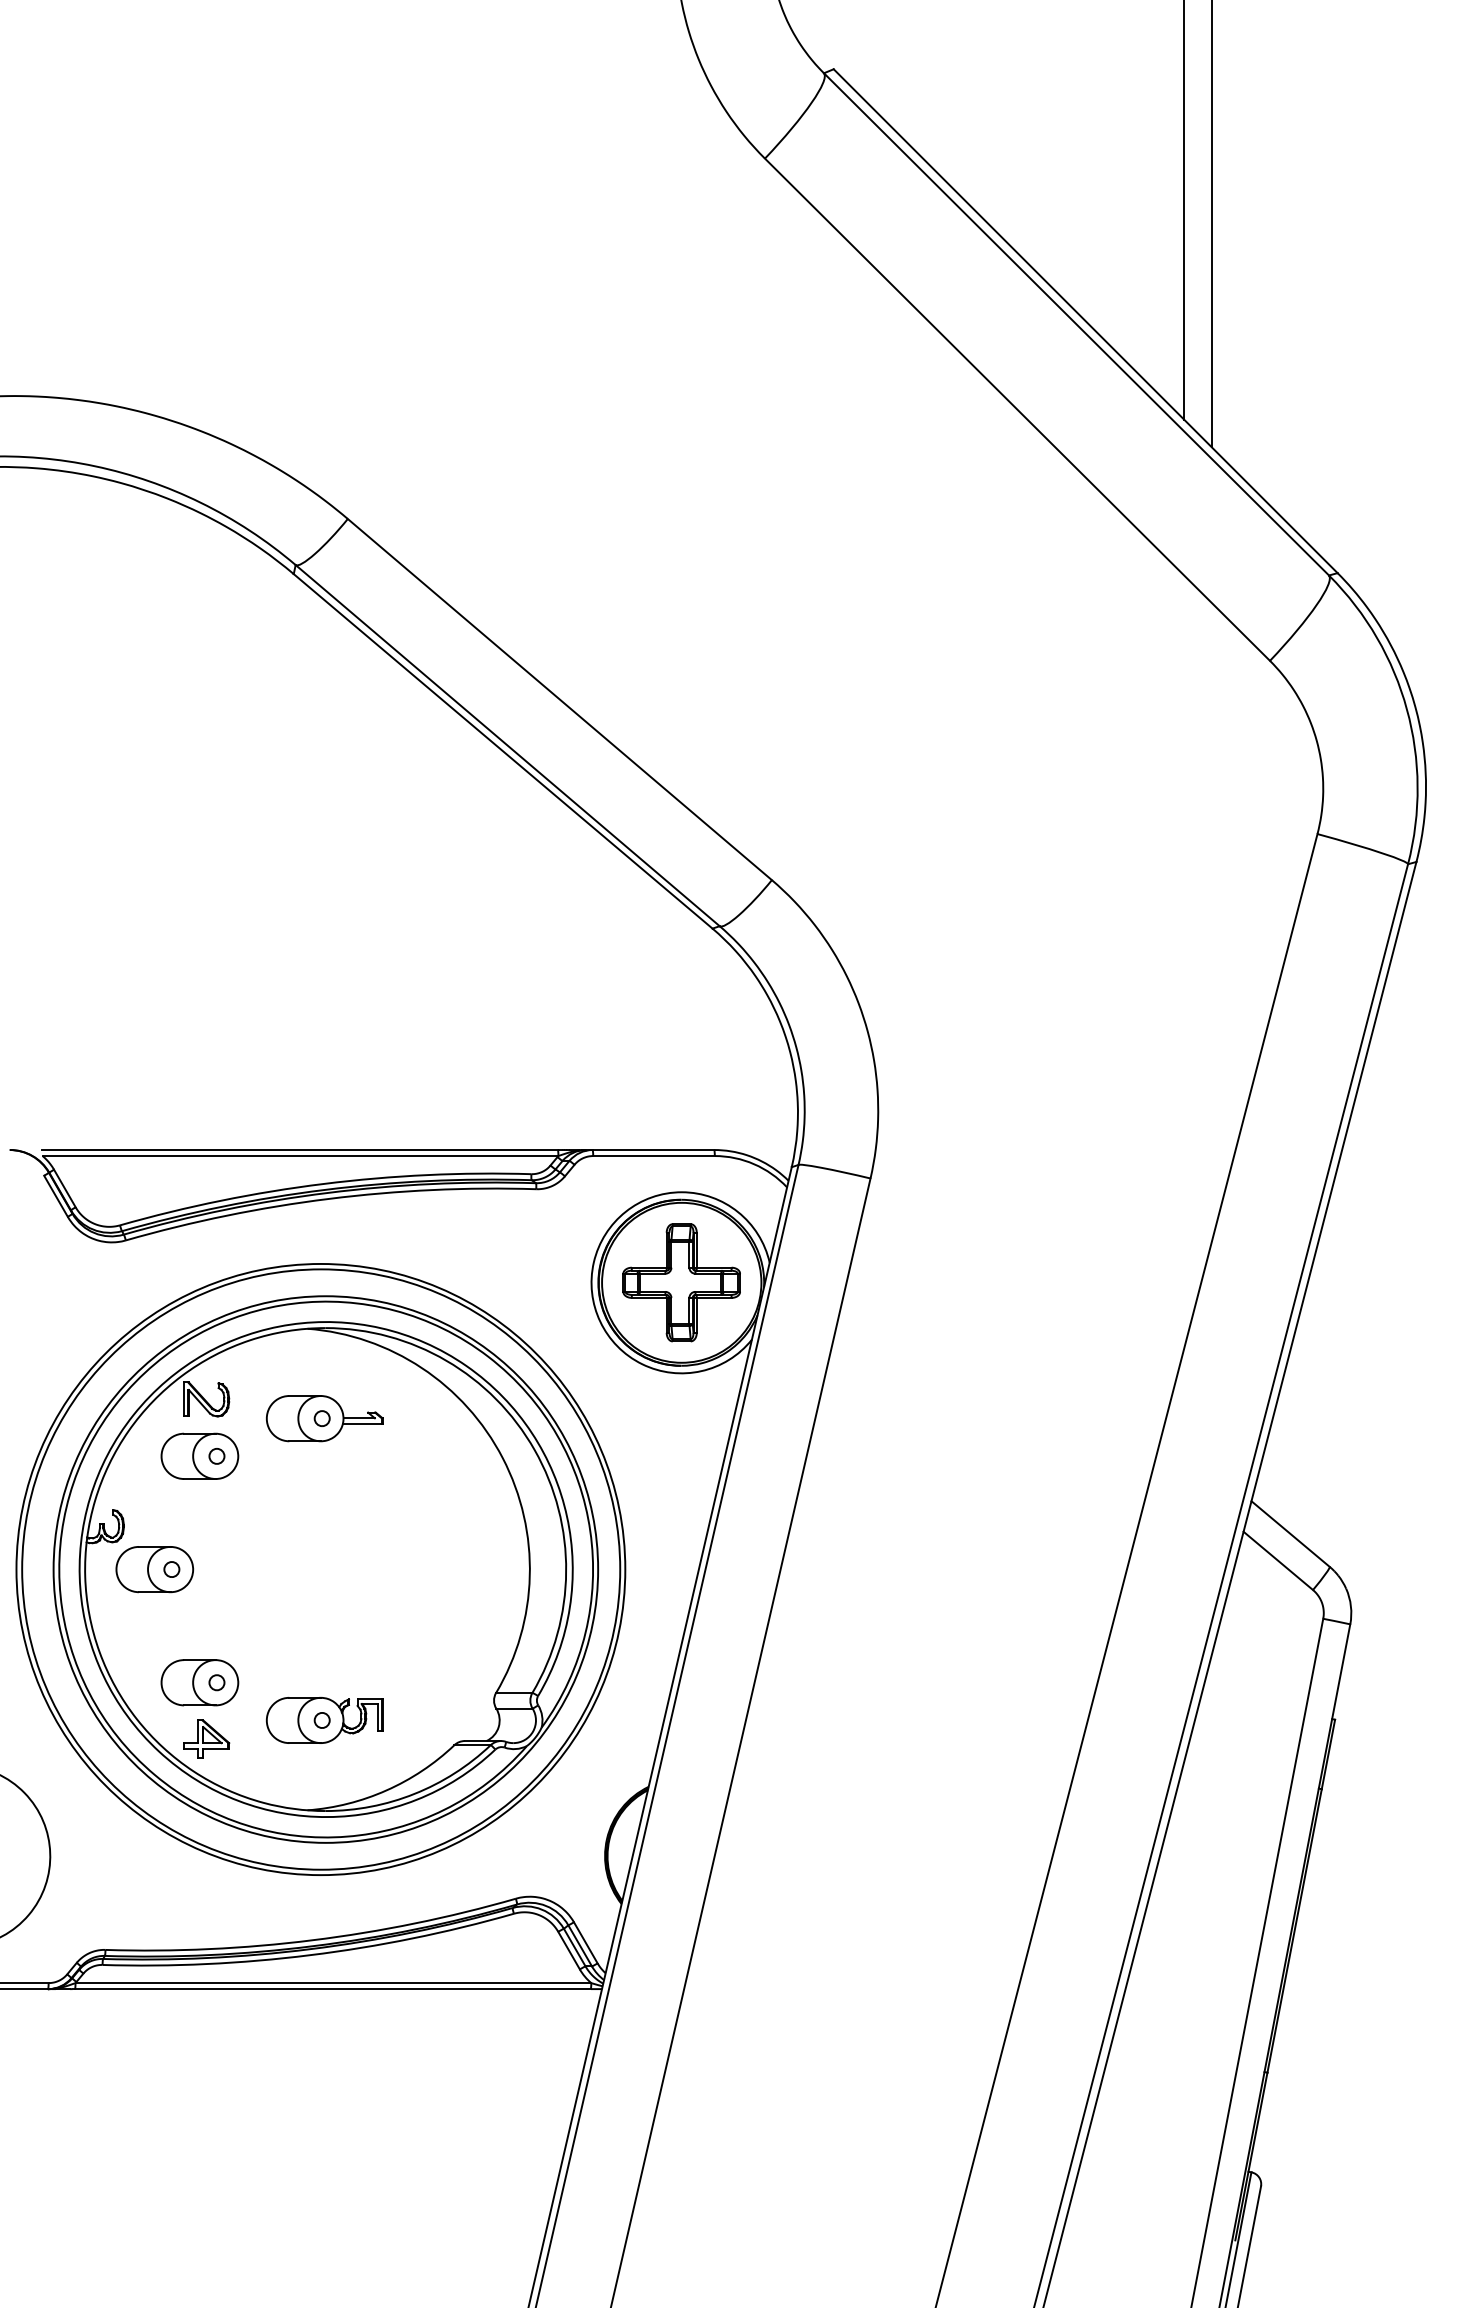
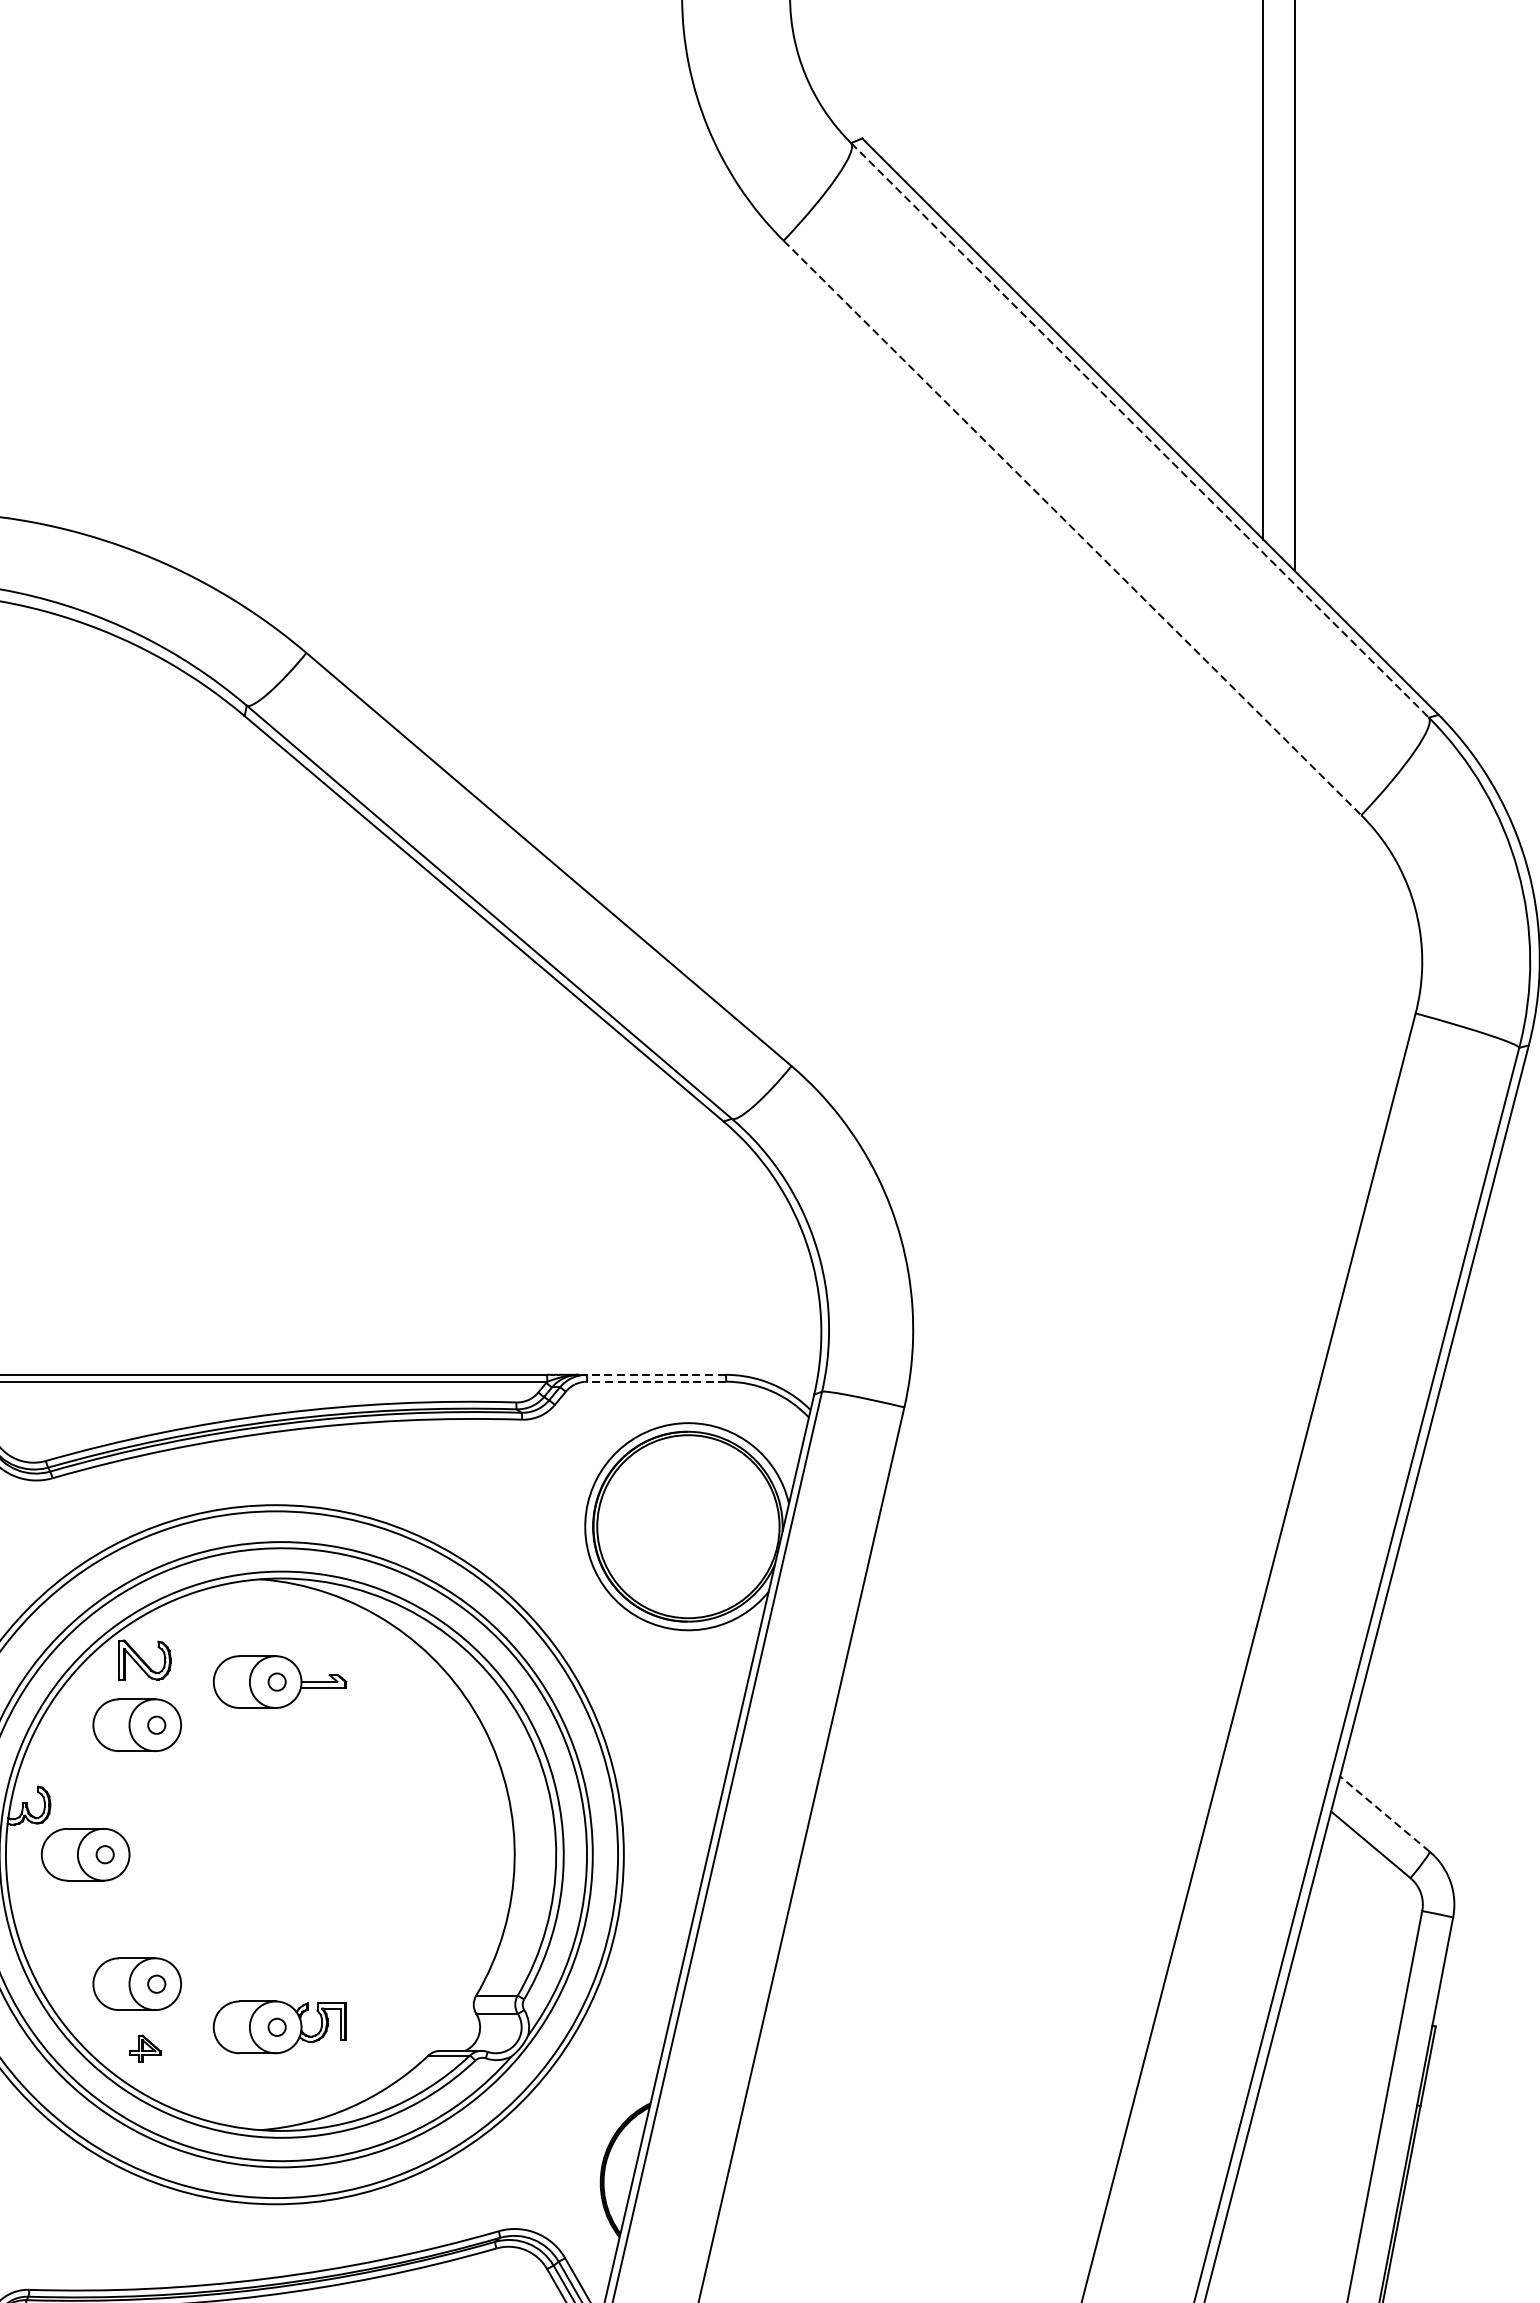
line: (1076, 324) -> (1139, 430), solid -> dashed
line: (1017, 410) -> (1072, 528), solid -> dashed
line: (653, 1150) -> (656, 1375), solid -> dashed
line: (654, 1156) -> (657, 1382), solid -> dashed
part: (681, 1282) -> (688, 1526), removed
line: (1290, 1533) -> (1384, 1813), solid -> dashed
part: (206, 1738) -> (144, 2047), size x0.6

